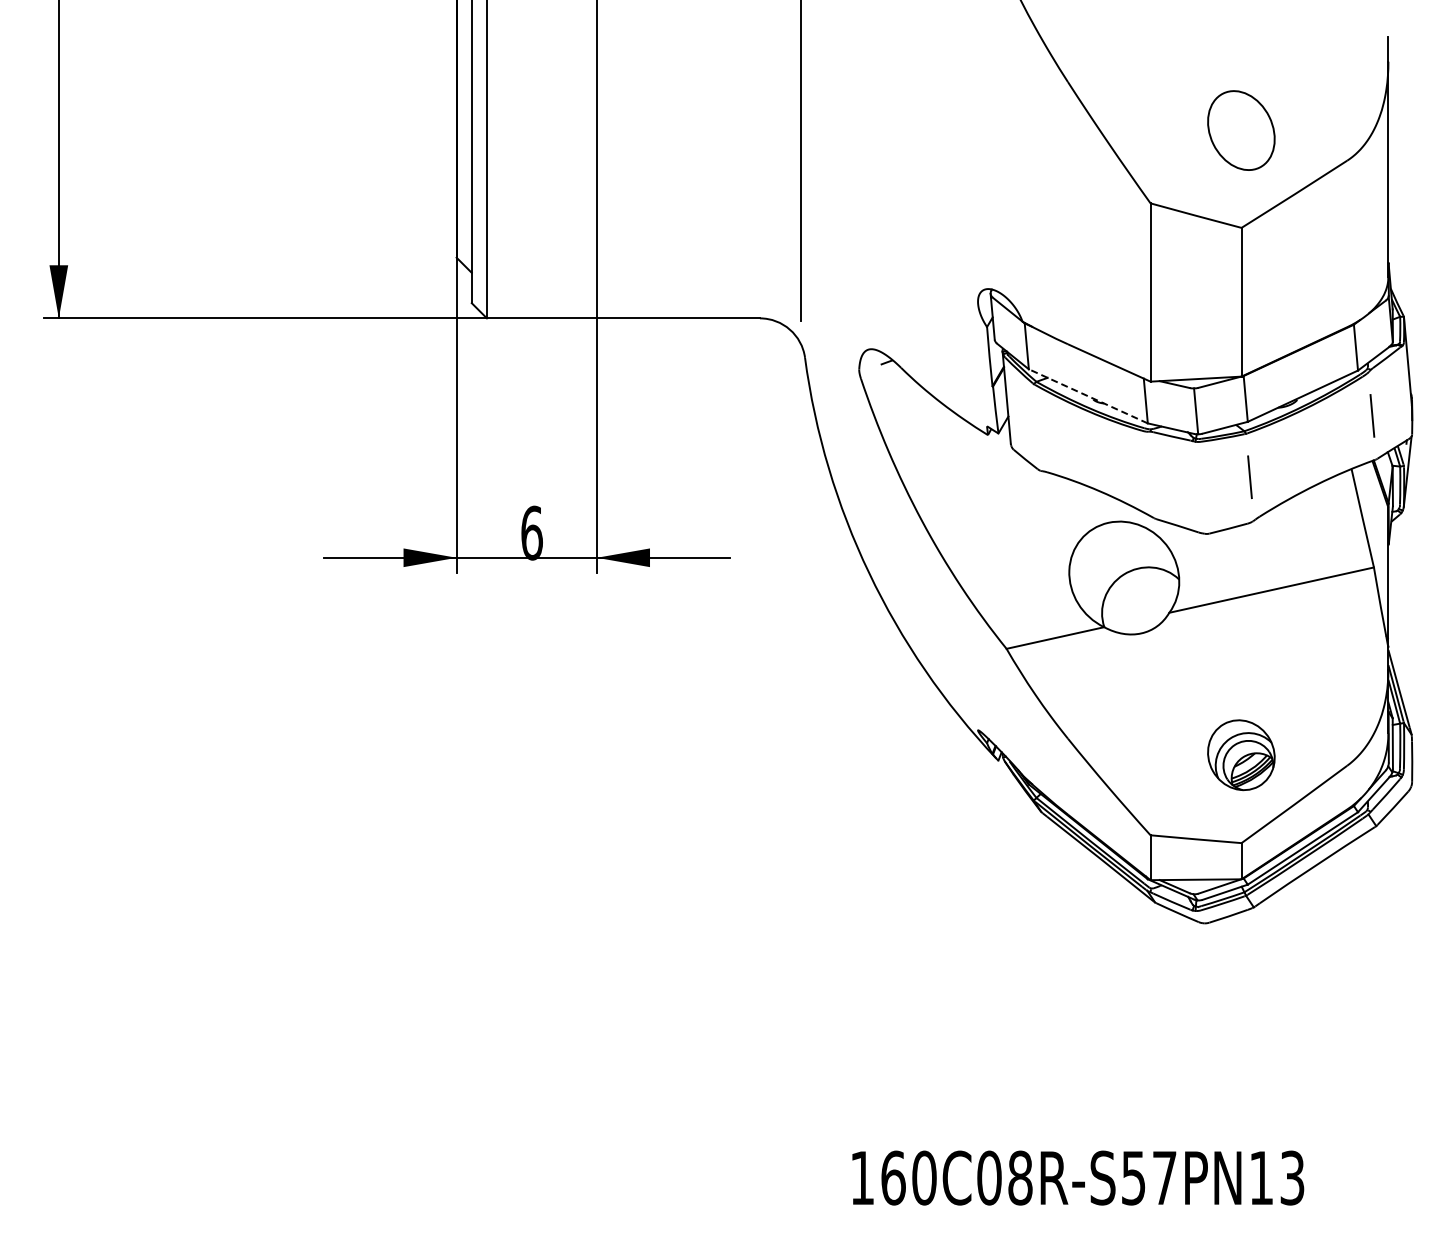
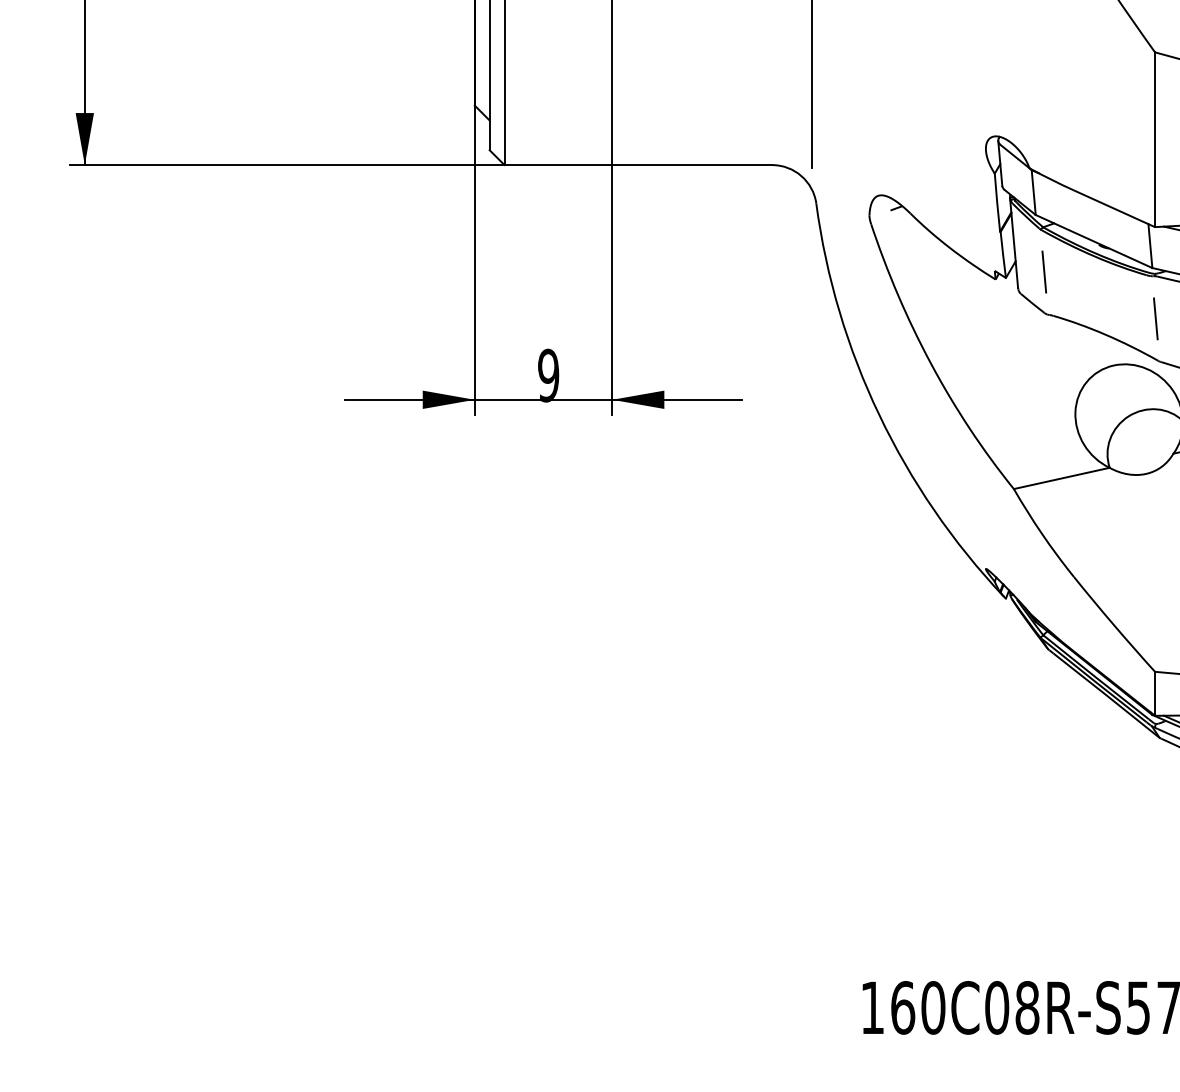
line: (1087, 396) -> (1093, 241), dashed -> solid
line: (1037, 427) -> (1044, 272), added
line: (1151, 475) -> (1155, 319), added
text: (531, 532) -> (548, 375), 6 -> 9

